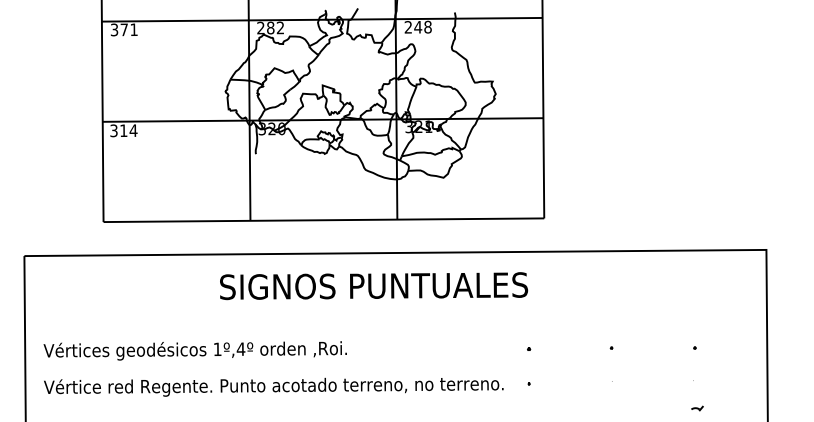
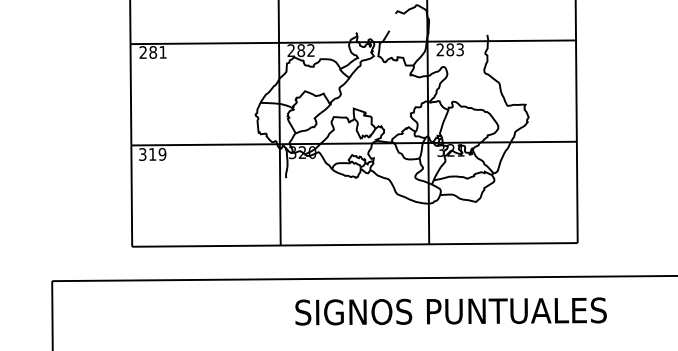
text: (422, 26) -> (454, 49), 248 -> 283
text: (119, 29) -> (148, 52), 371 -> 281
text: (133, 130) -> (162, 154), 314 -> 319
text: (374, 286) -> (451, 311), moved

